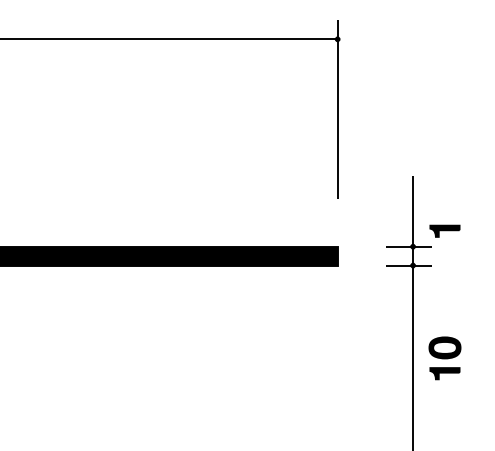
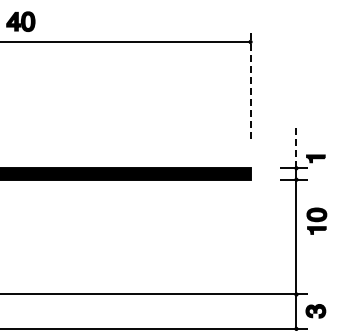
line: (337, 109) -> (250, 84), solid -> dashed
line: (413, 210) -> (296, 146), solid -> dashed
part: (444, 357) -> (316, 220), moved

